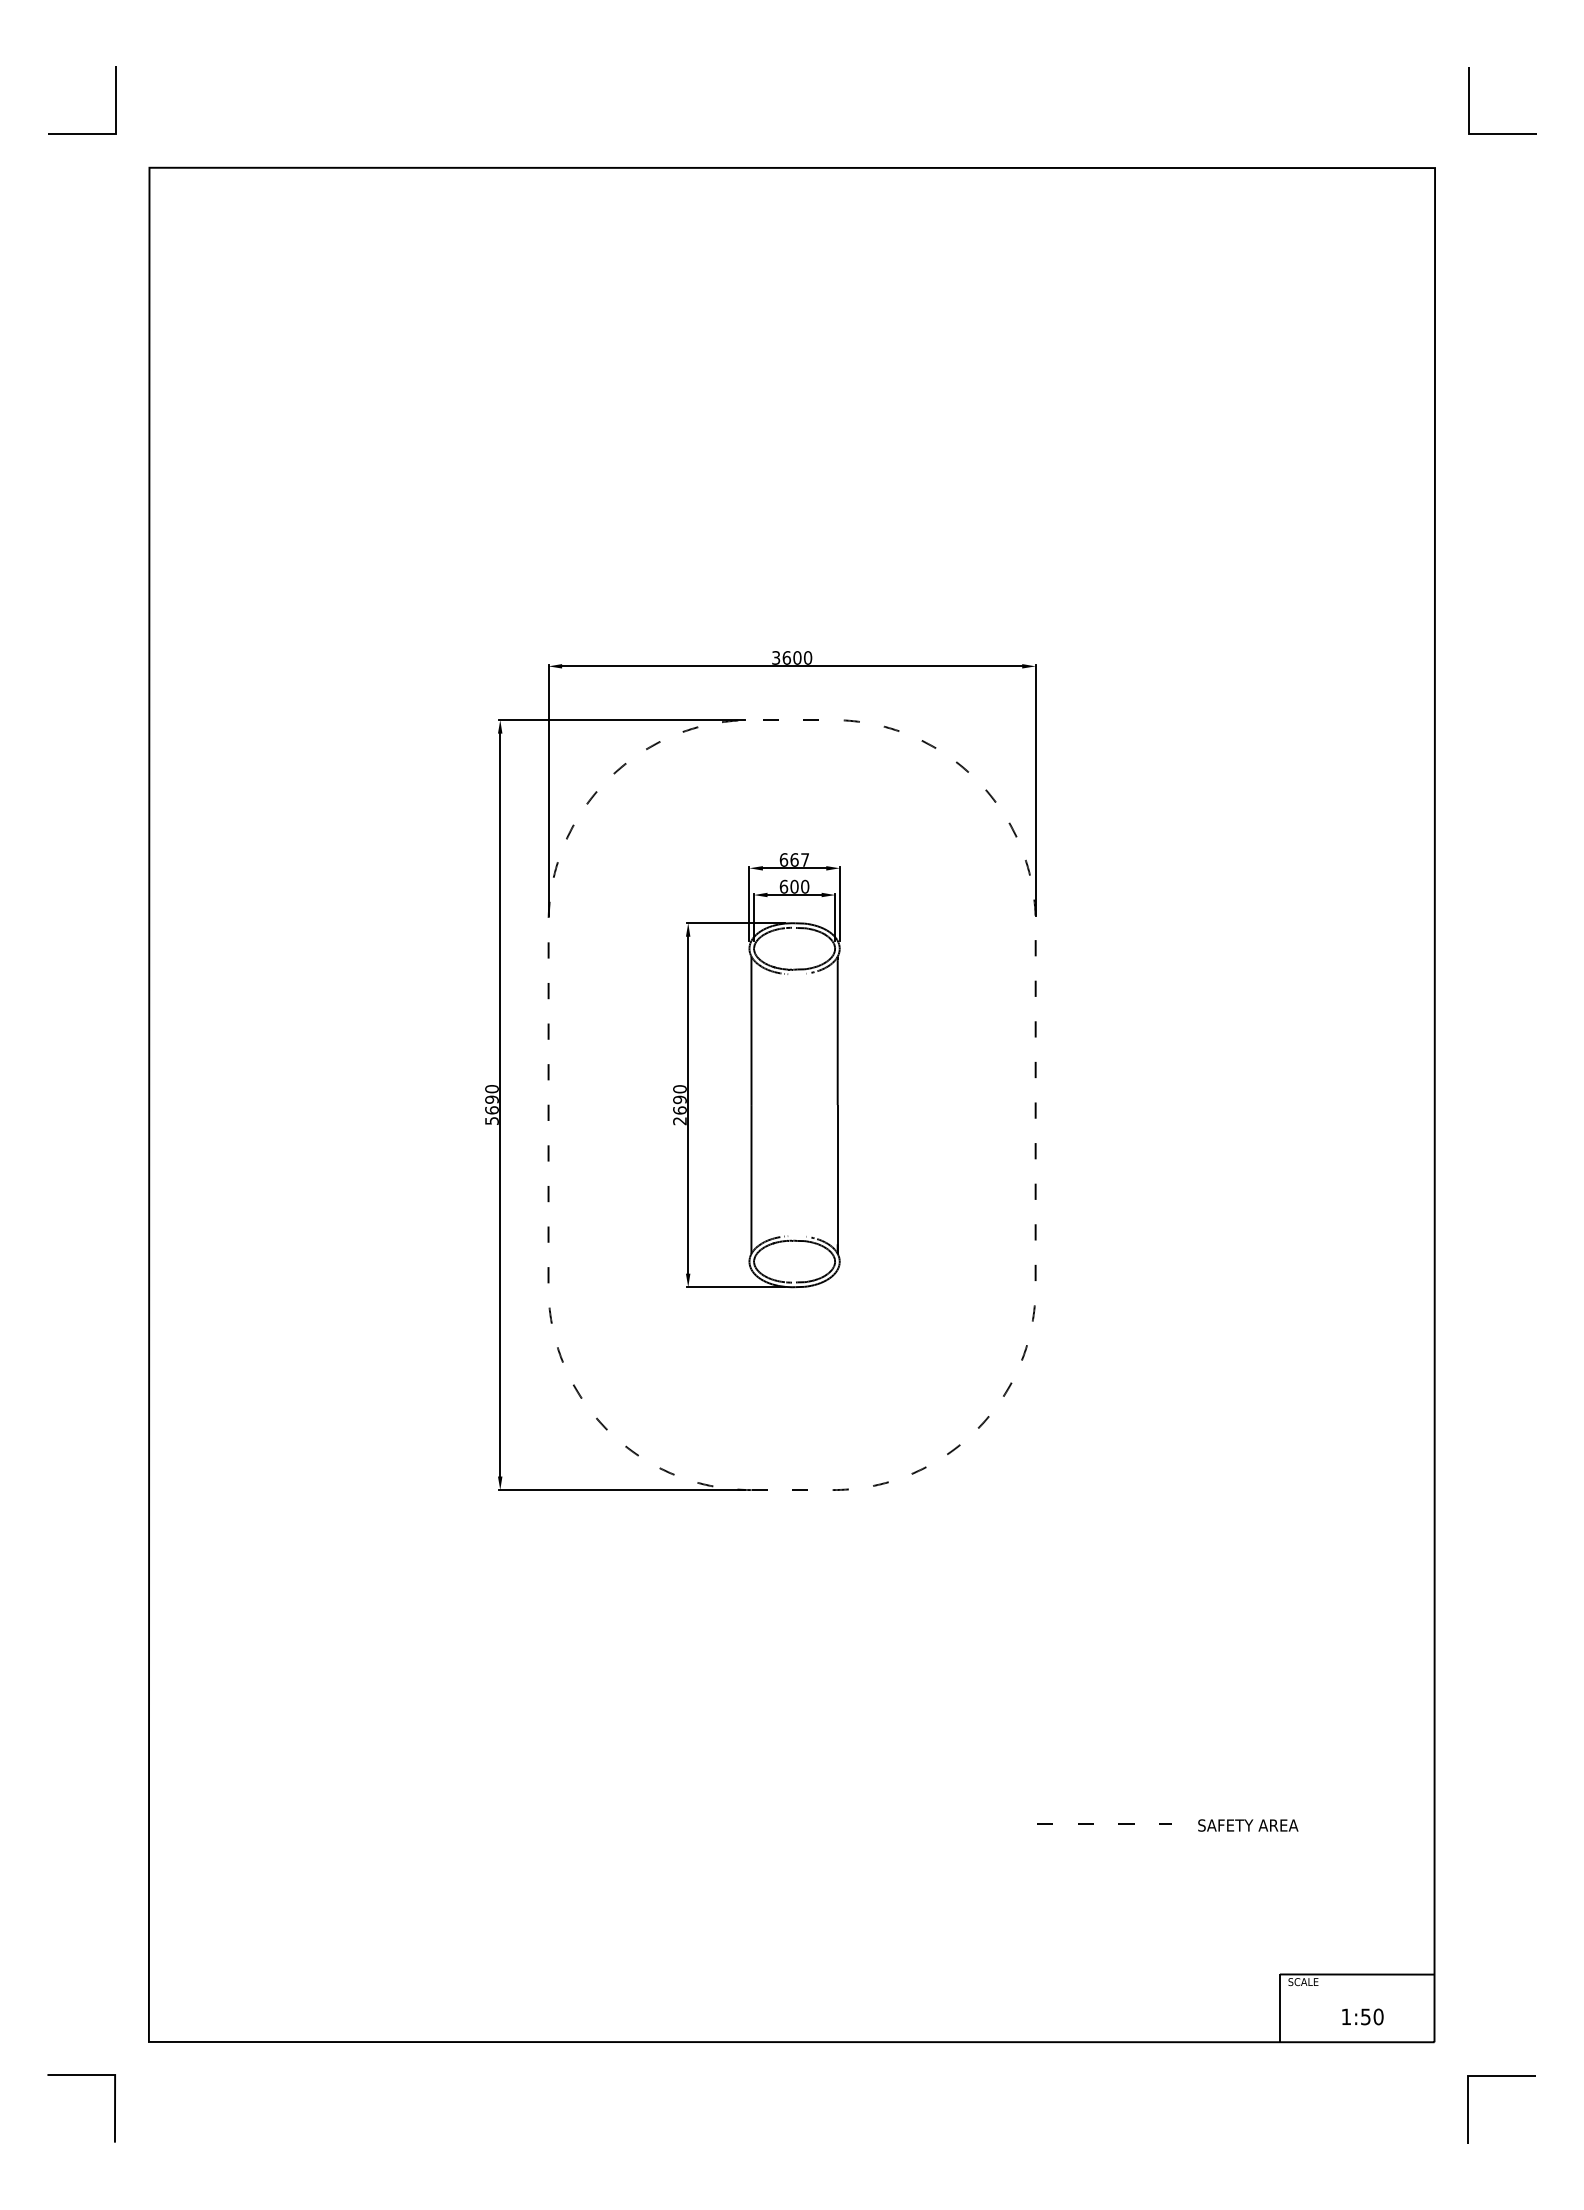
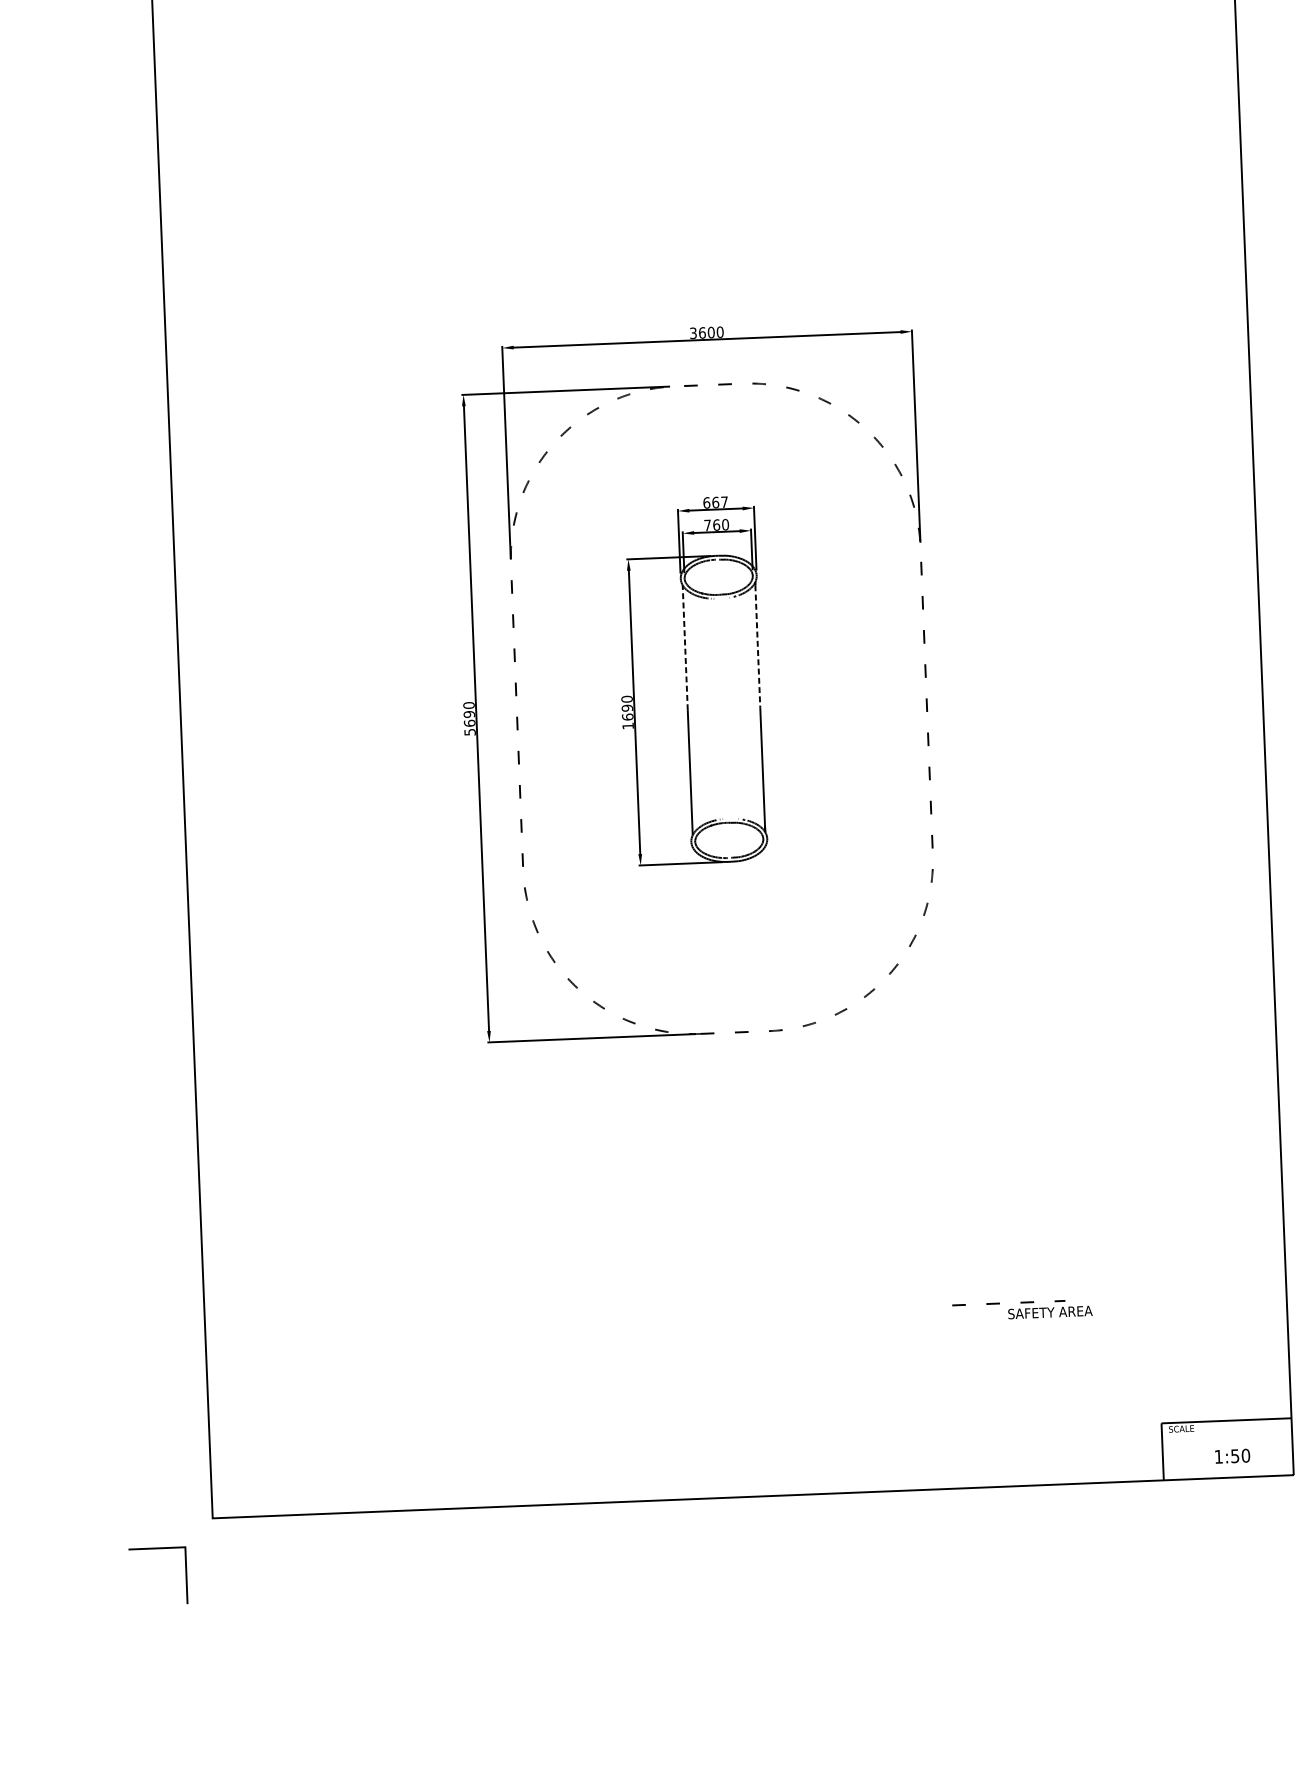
text: (788, 886) -> (711, 525), 600 -> 760
line: (751, 1030) -> (685, 647), solid -> dashed
line: (837, 1033) -> (757, 647), solid -> dashed
text: (679, 1121) -> (627, 726), 2690 -> 1690
text: (1248, 1825) -> (1050, 1312), moved

